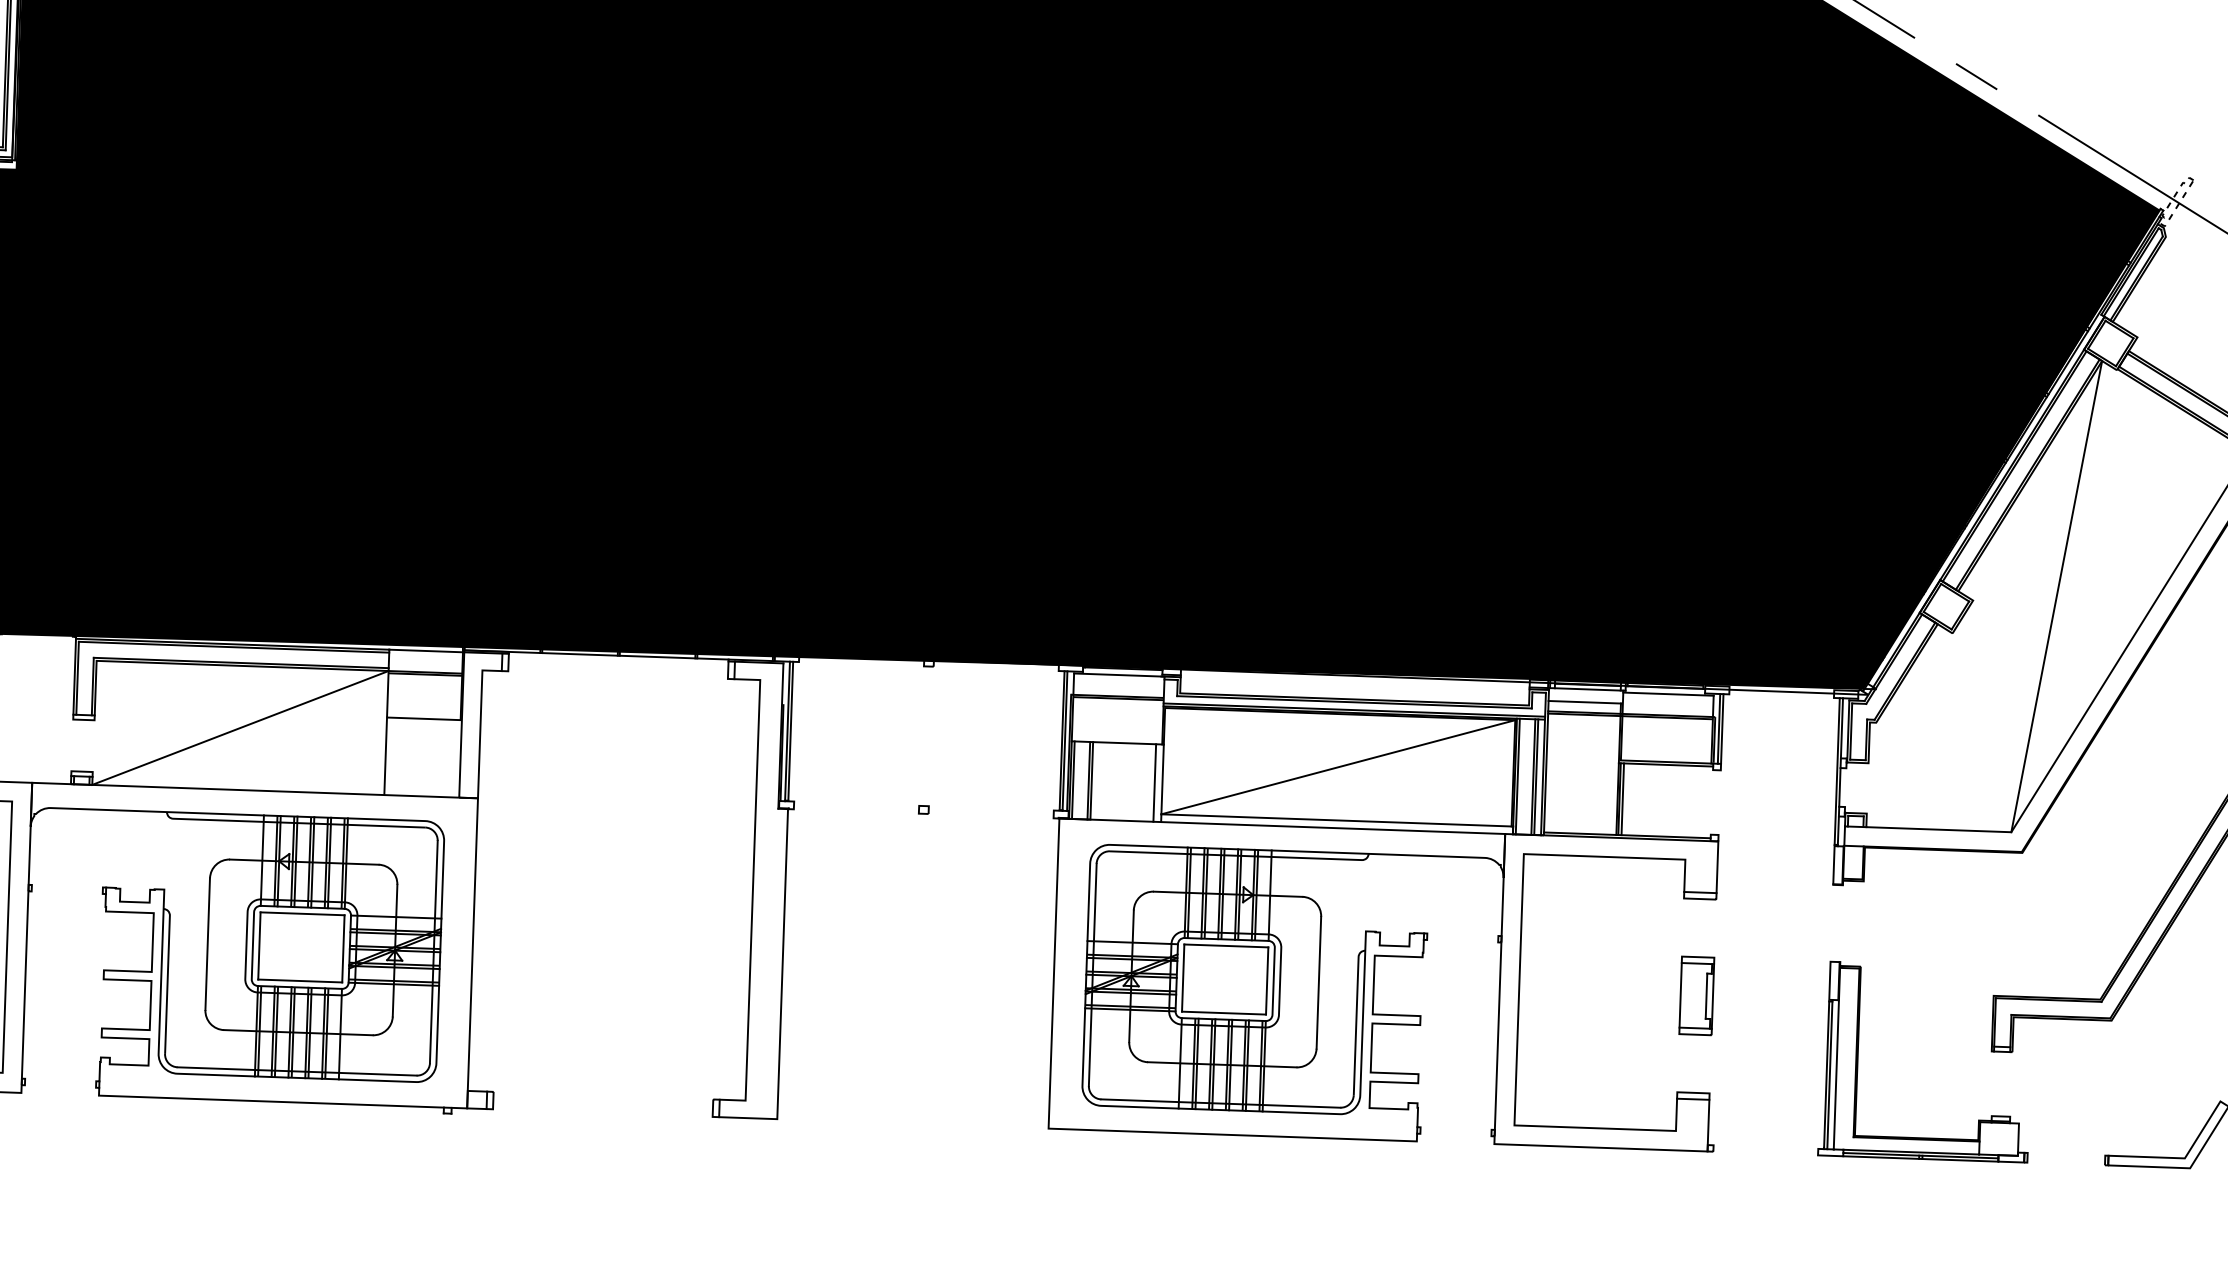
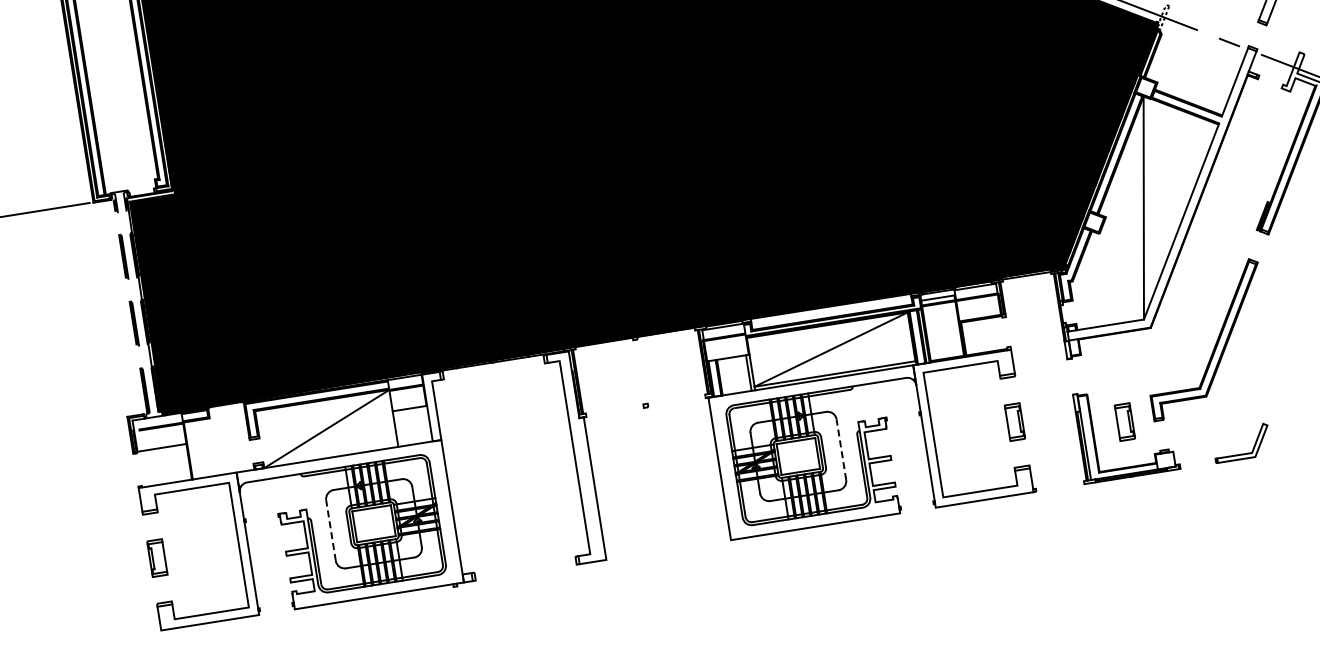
line: (208, 944) -> (331, 530), solid -> dashed
line: (1319, 982) -> (841, 449), solid -> dashed
part: (1928, 1039) -> (1124, 421), added

